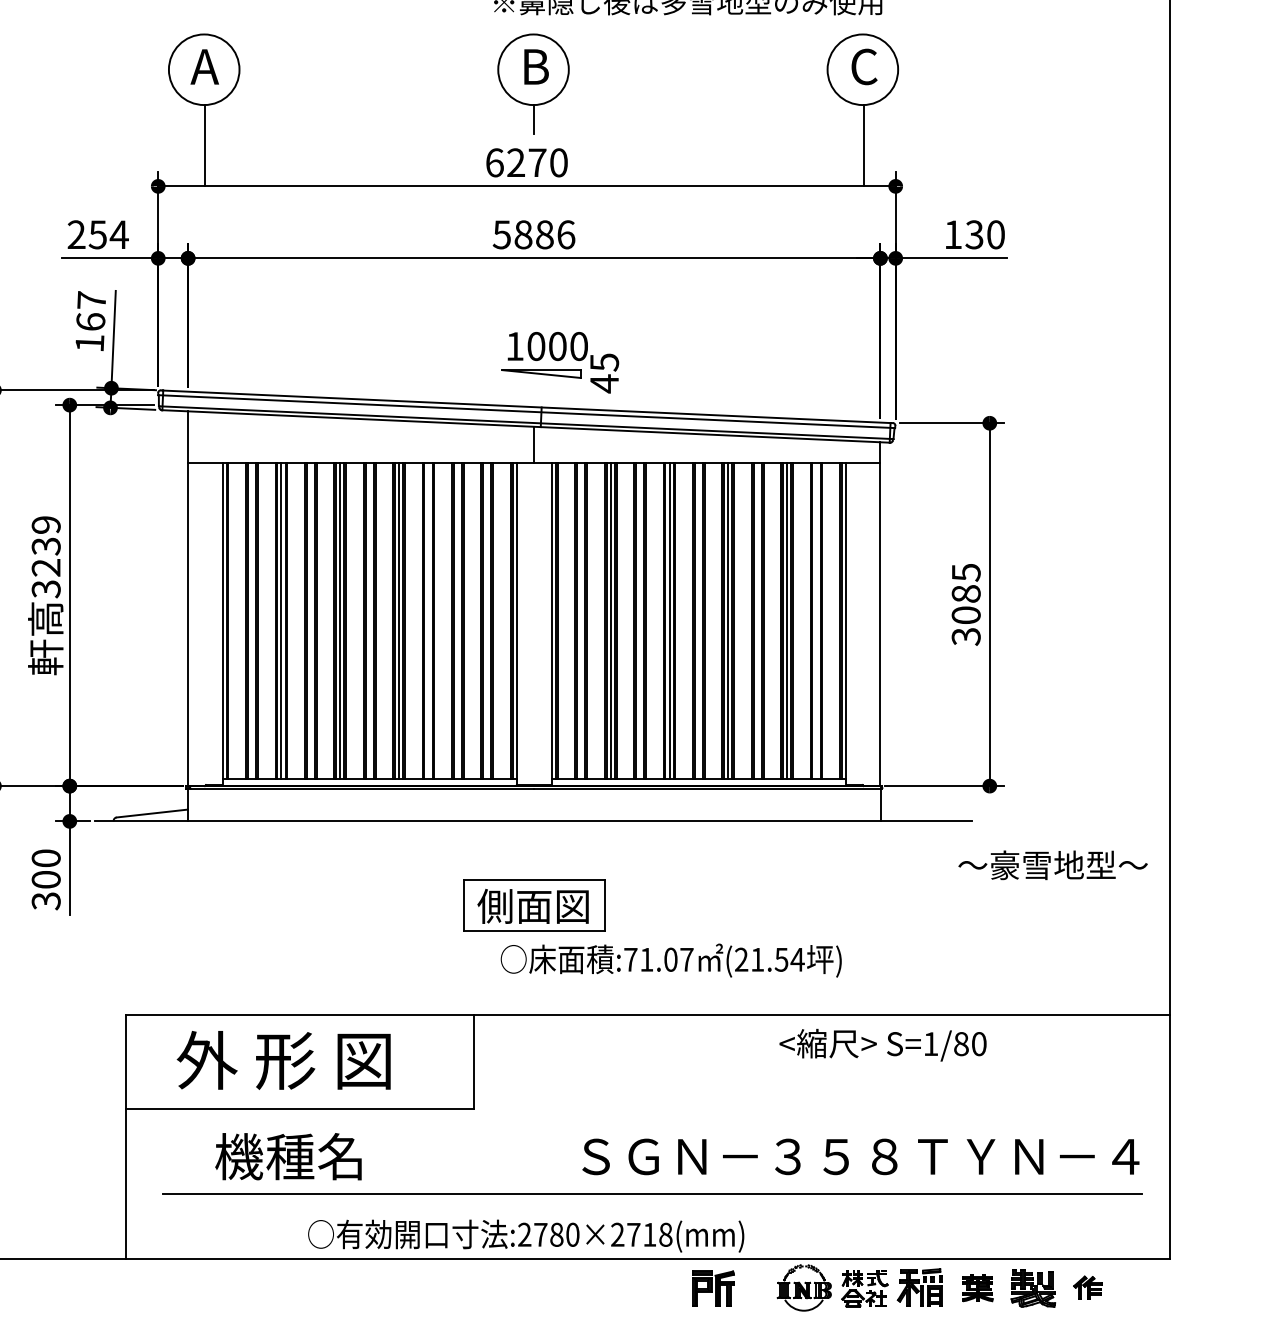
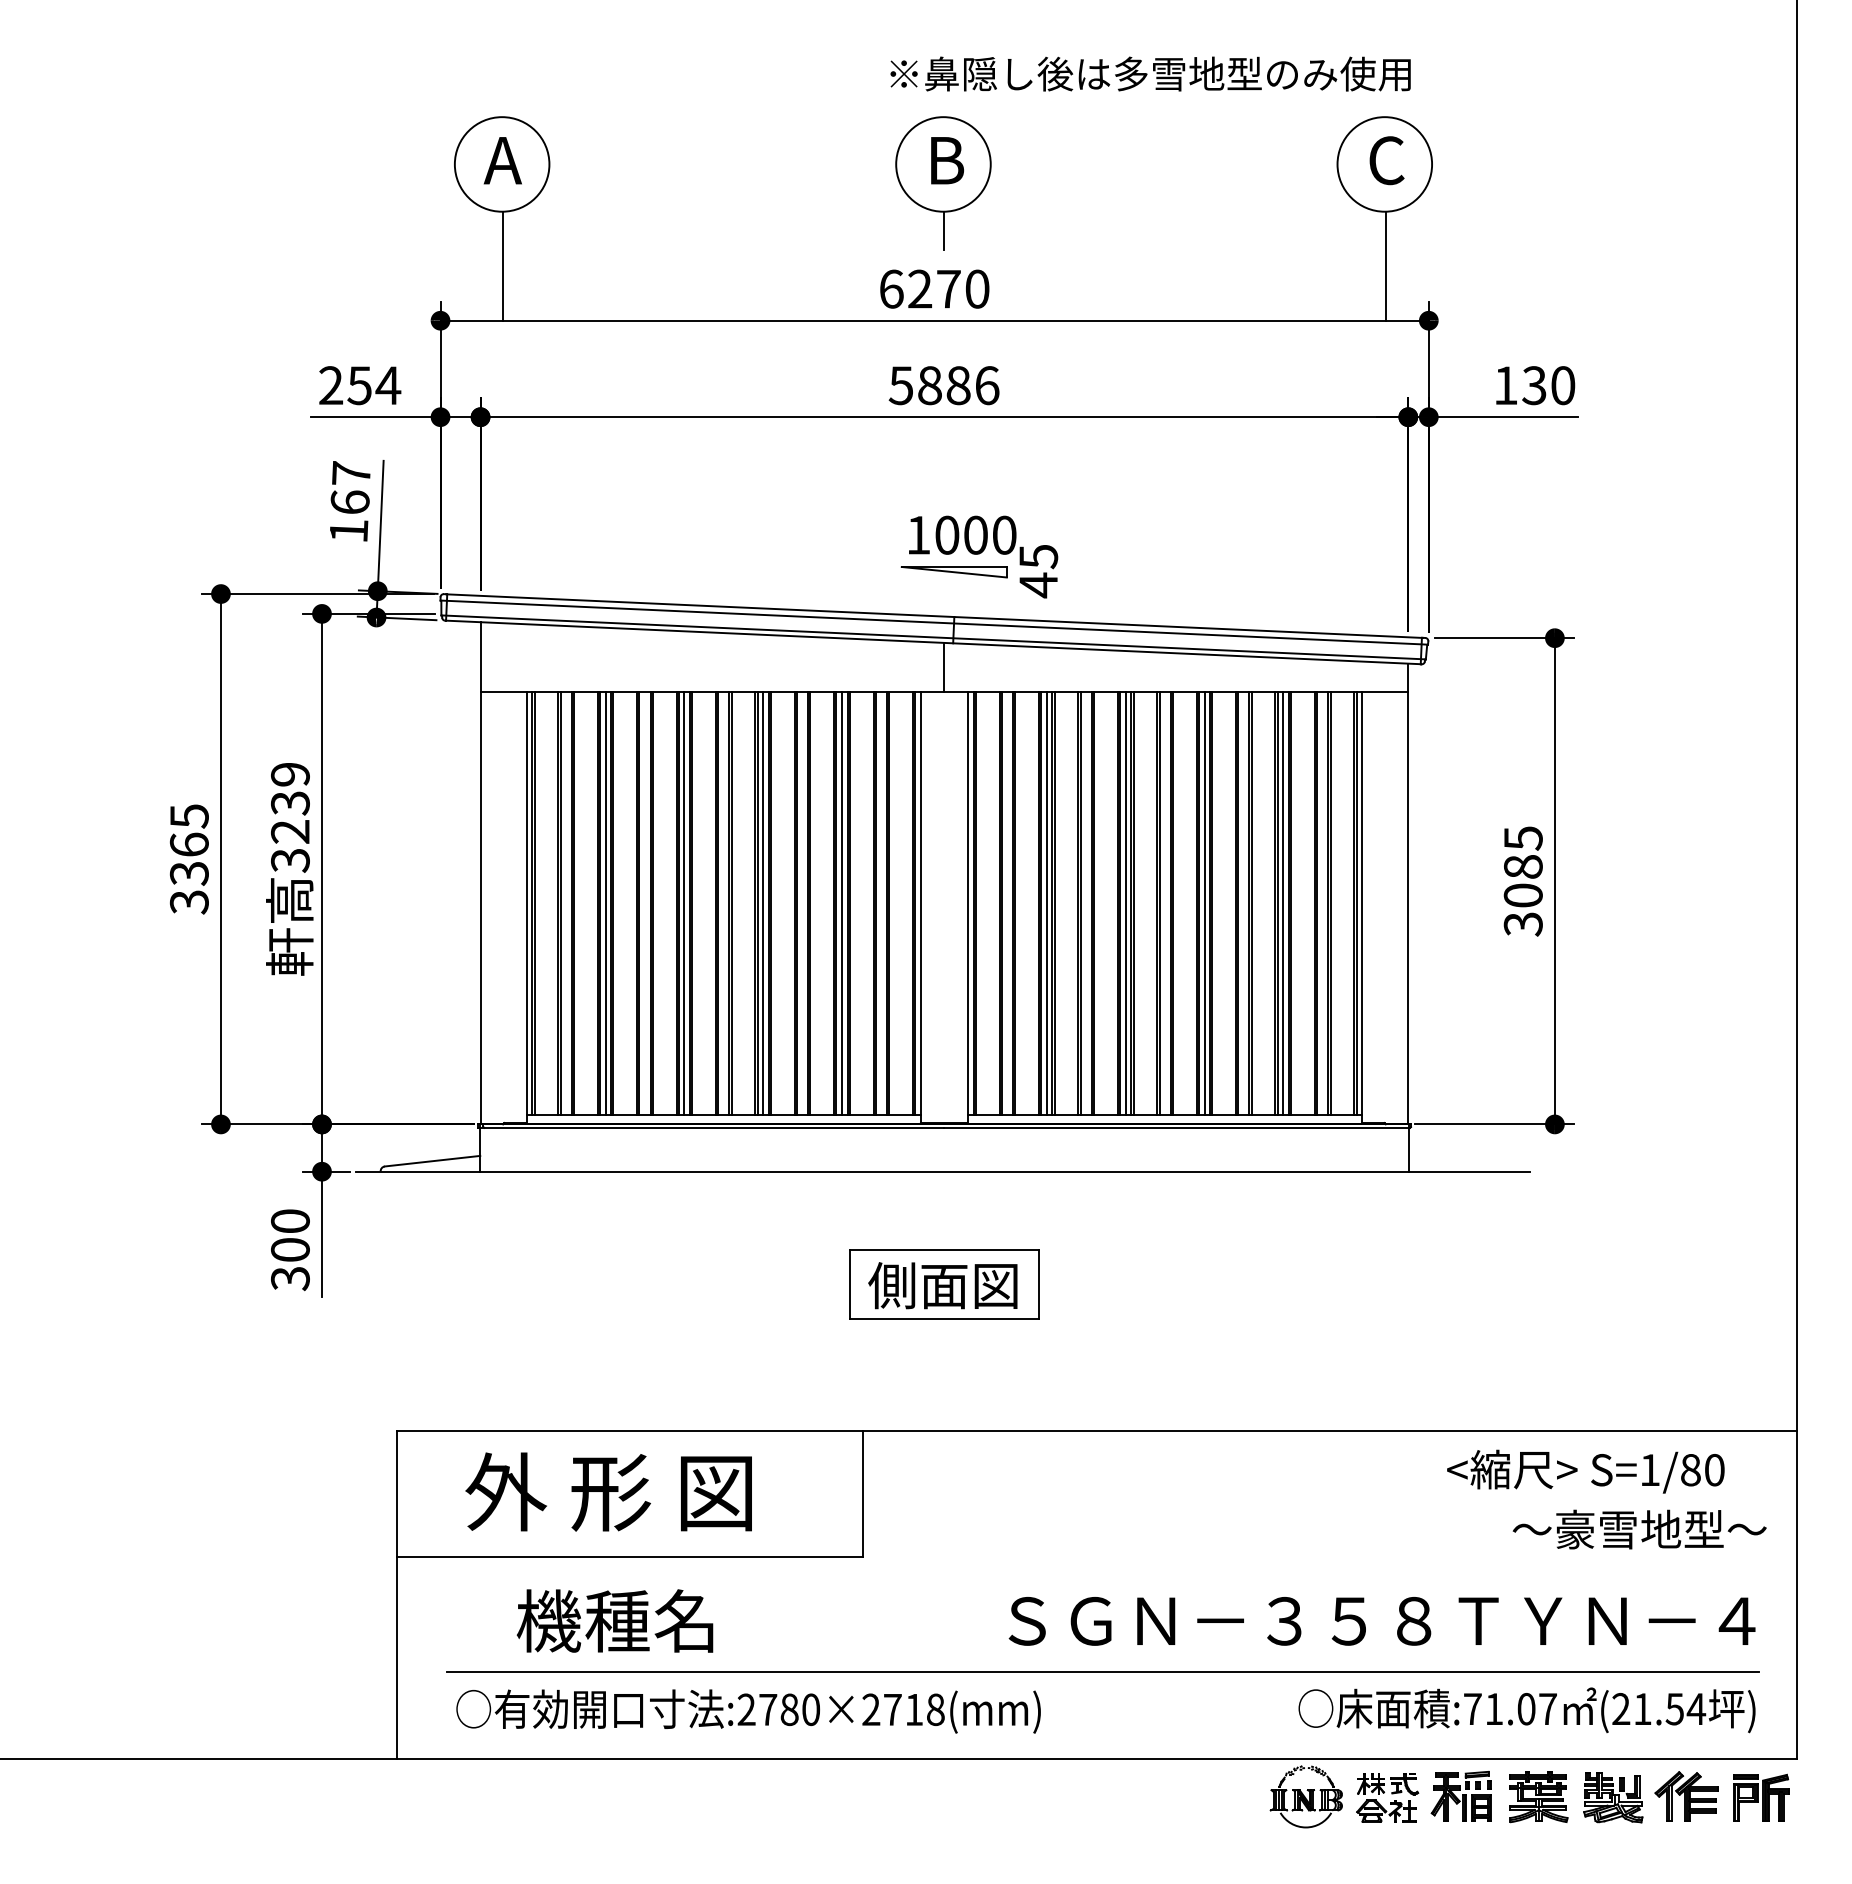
line: (458, 620) -> (842, 902), added
text: (1052, 865) -> (1639, 1529), moved
text: (670, 960) -> (1526, 1710), moved
text: (882, 1045) -> (1585, 1471), moved
text: (526, 1236) -> (748, 1711), moved
part: (1087, 1287) -> (1686, 1796), size x1.67
part: (714, 1288) -> (1761, 1797), moved
part: (977, 1288) -> (1538, 1797), size x1.43

